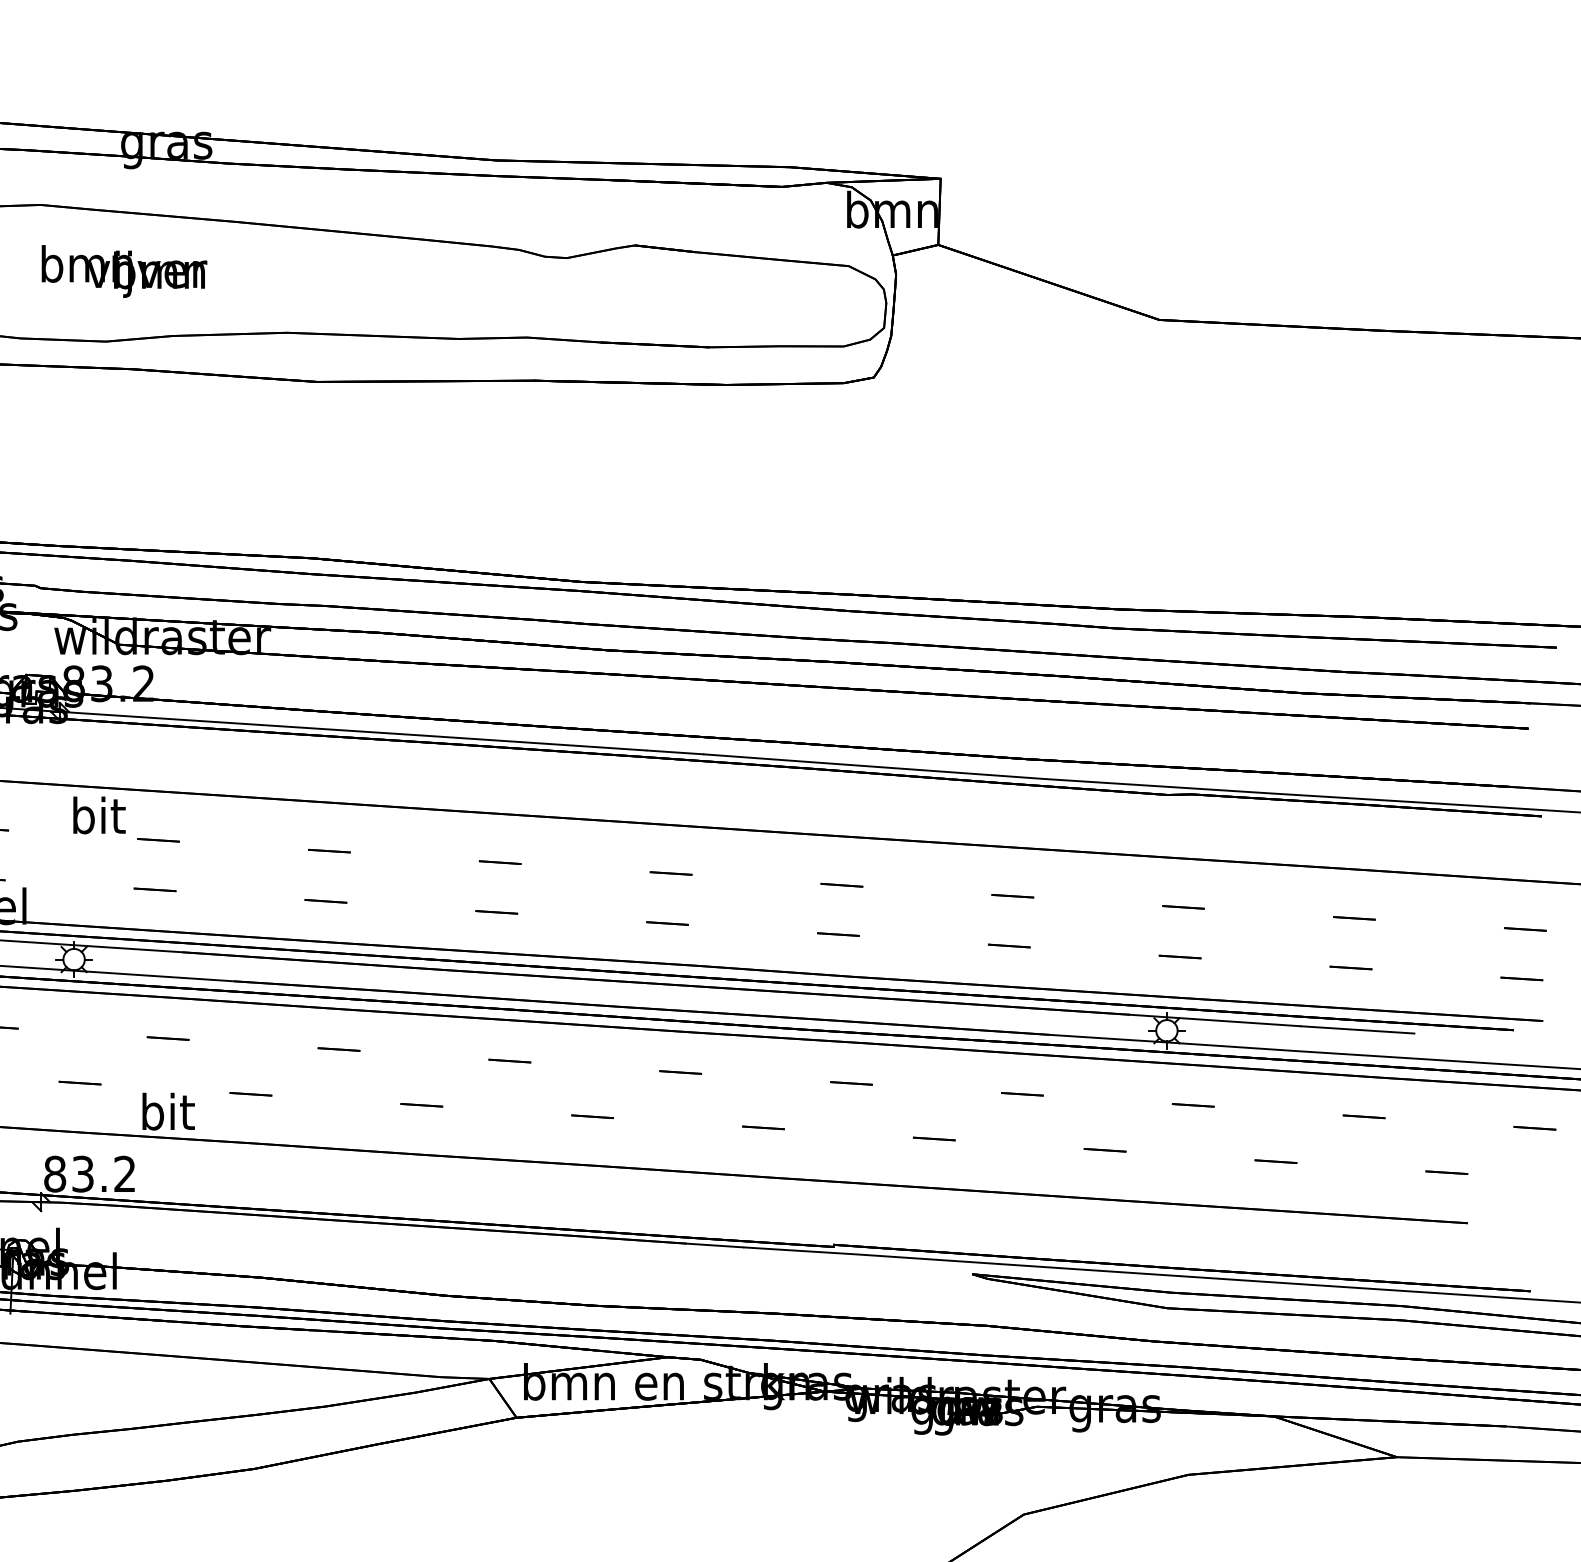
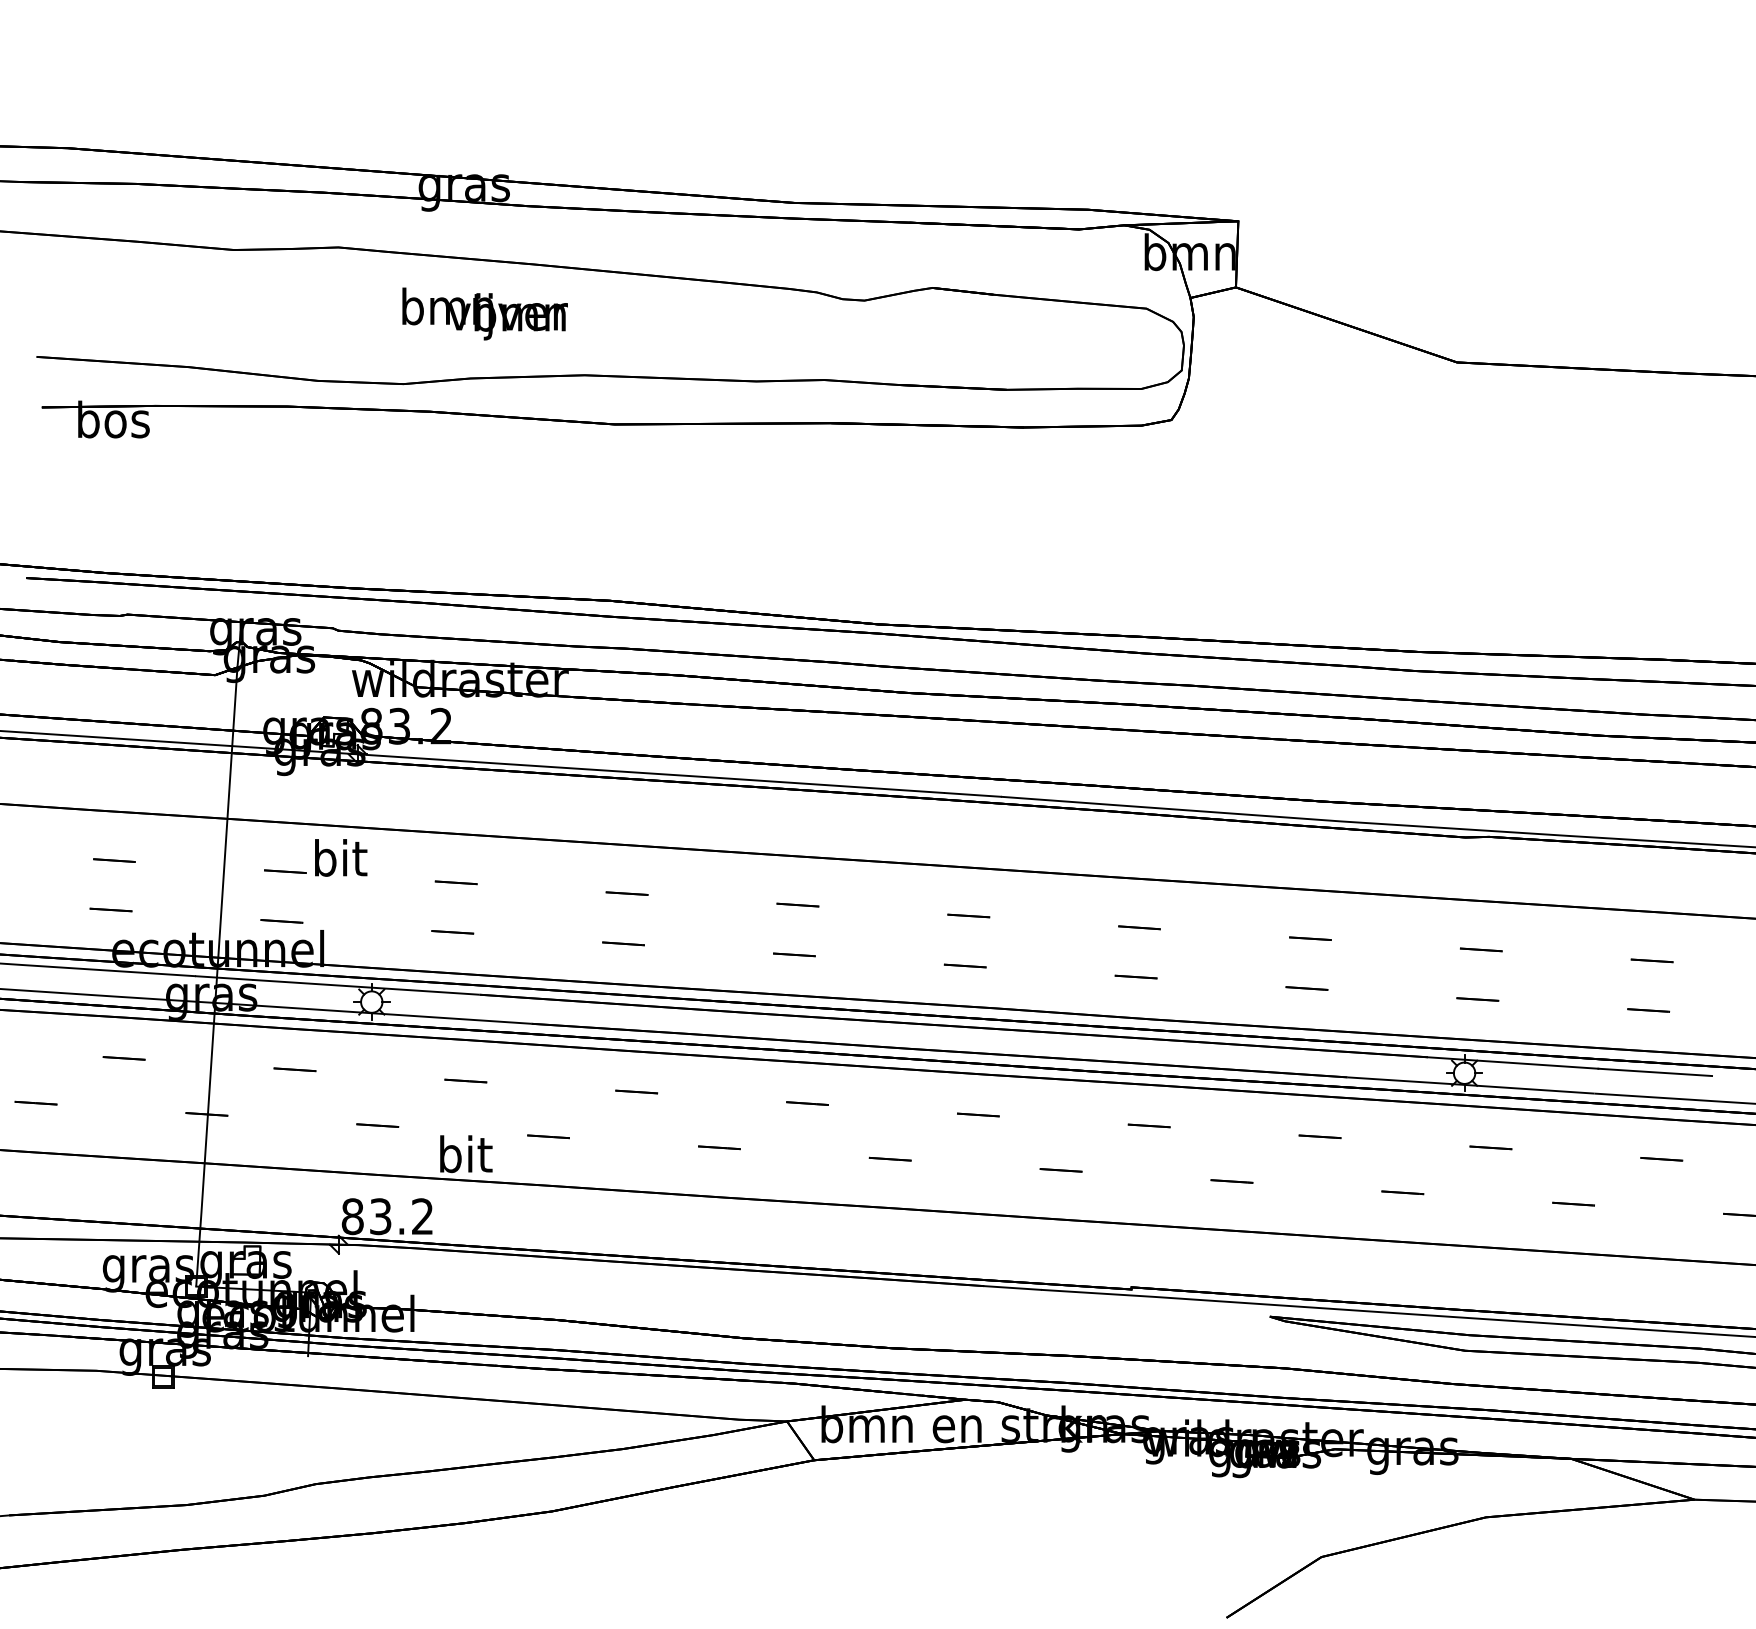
text: (123, 271) -> (484, 313), moved
text: (99, 815) -> (341, 857), moved

